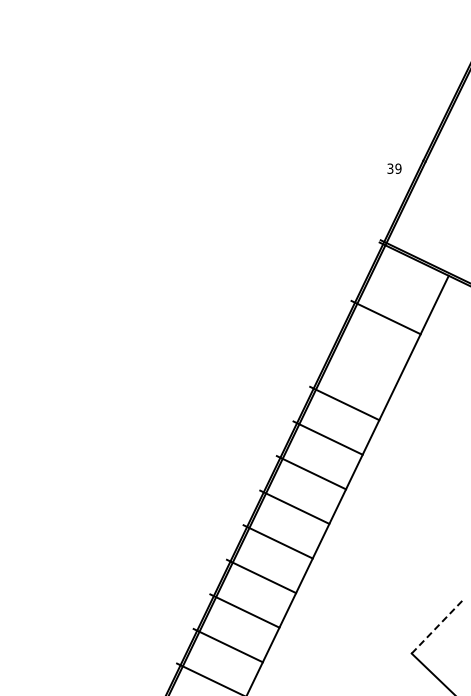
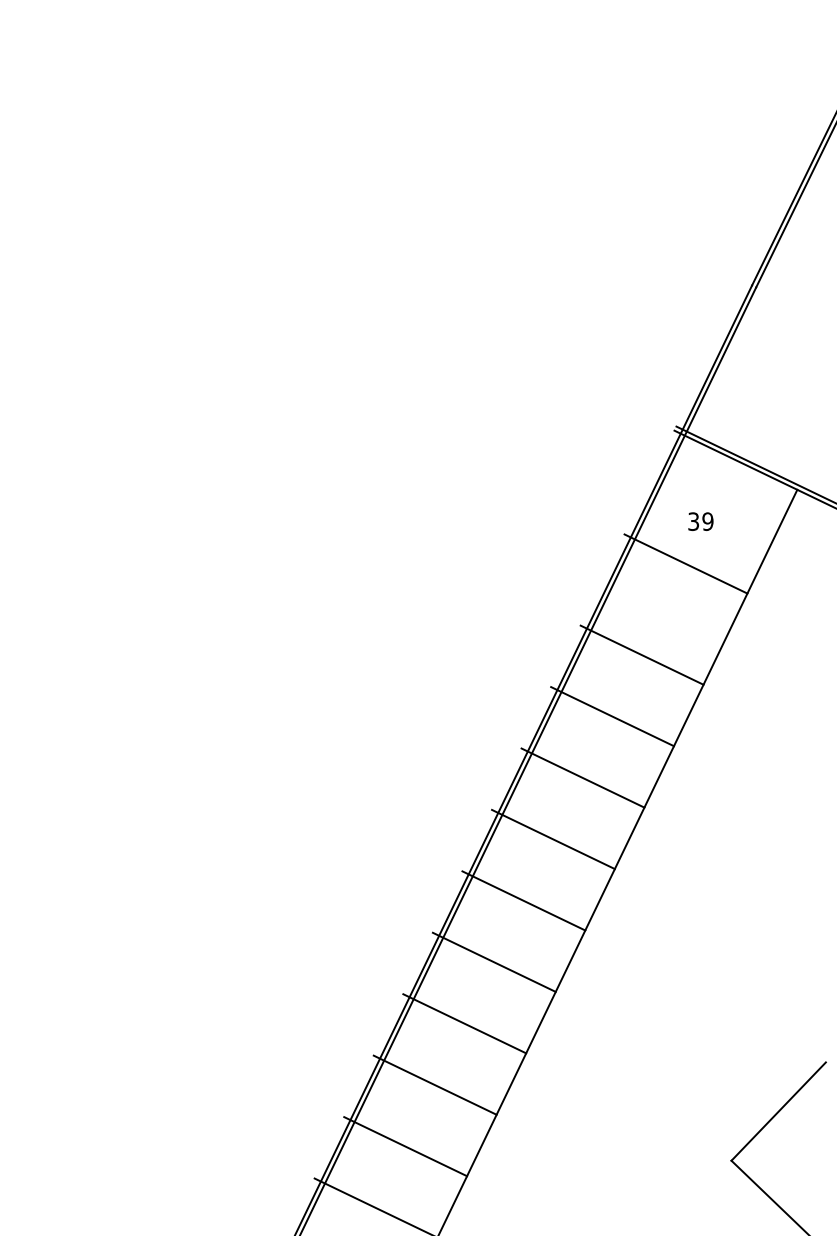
text: (394, 168) -> (700, 521), moved
line: (360, 368) -> (640, 654), added
line: (438, 625) -> (779, 1110), dashed -> solid

